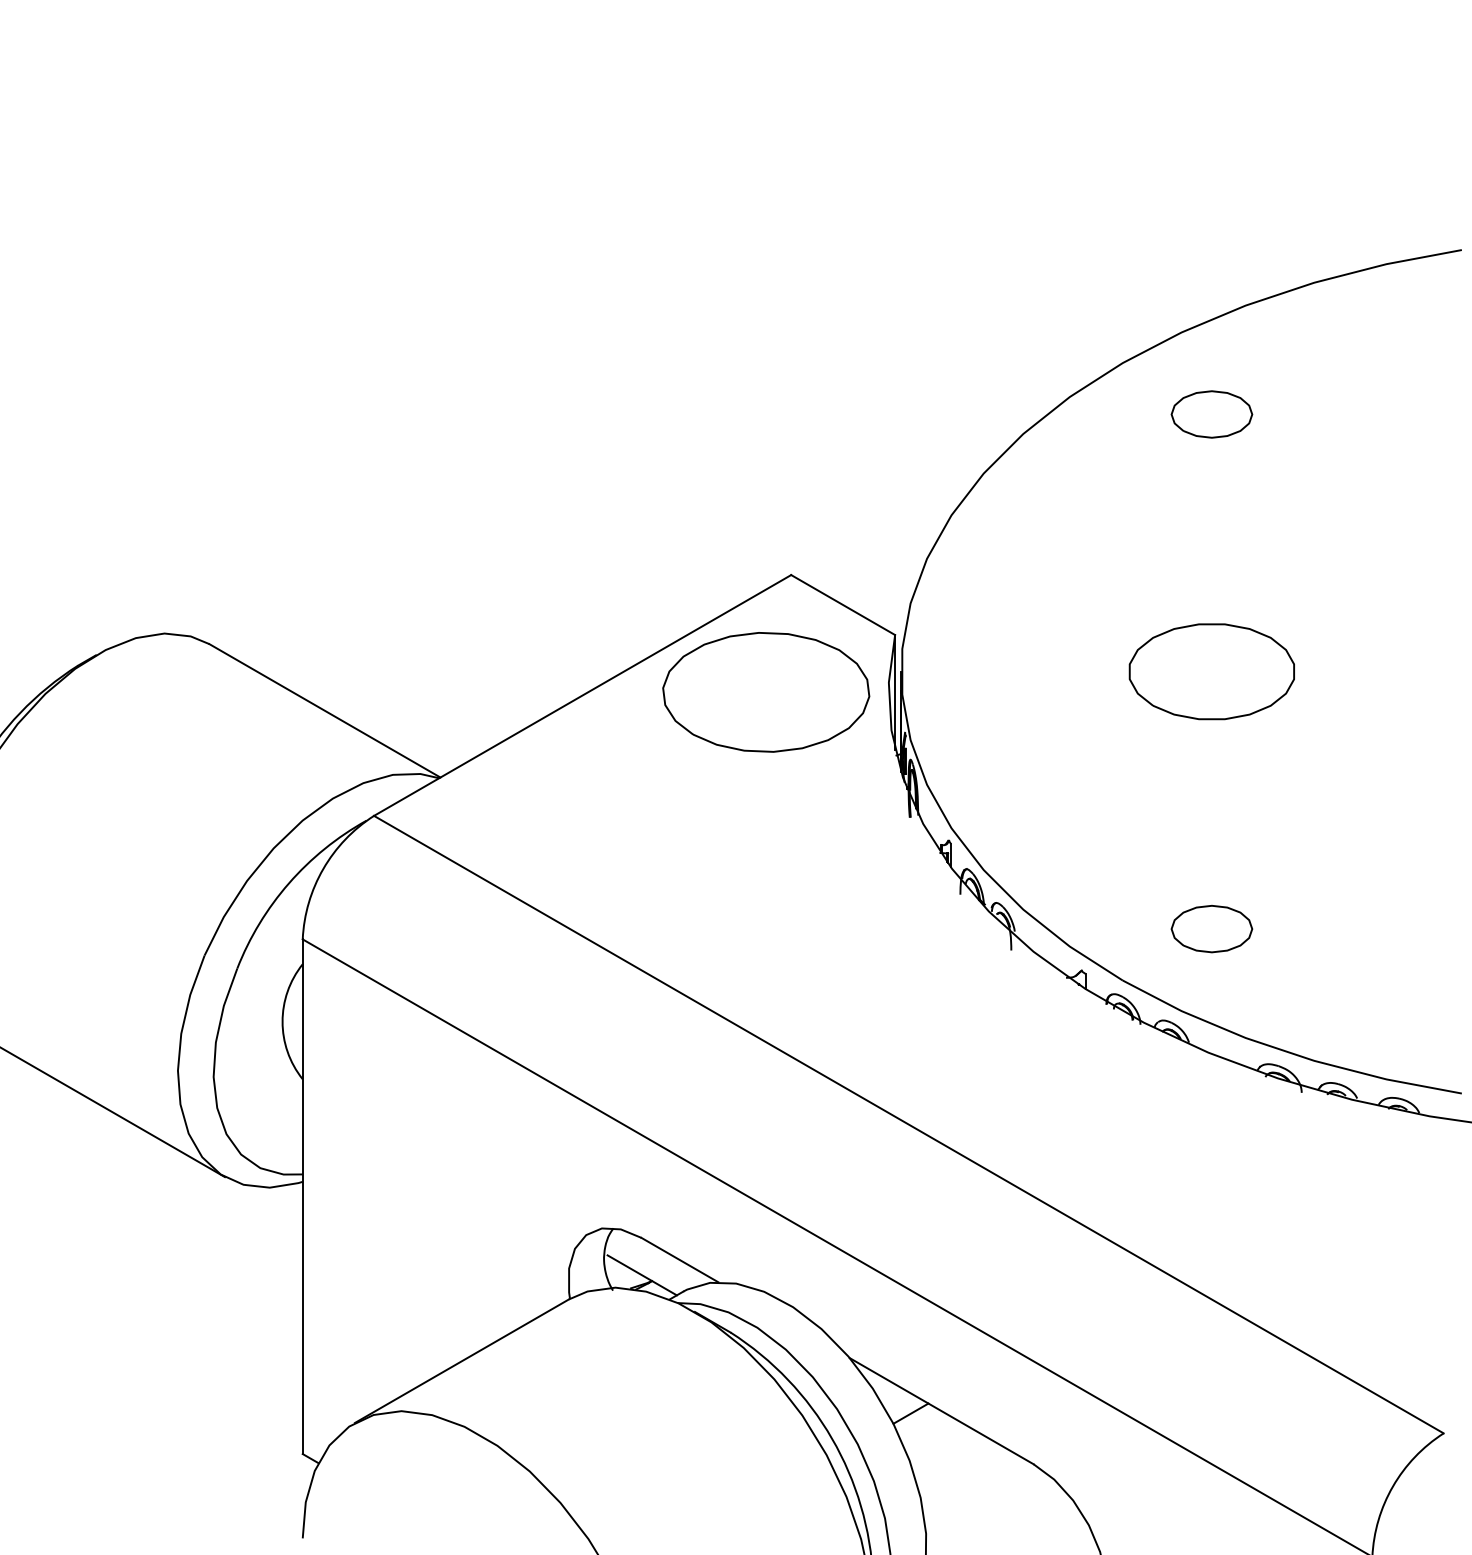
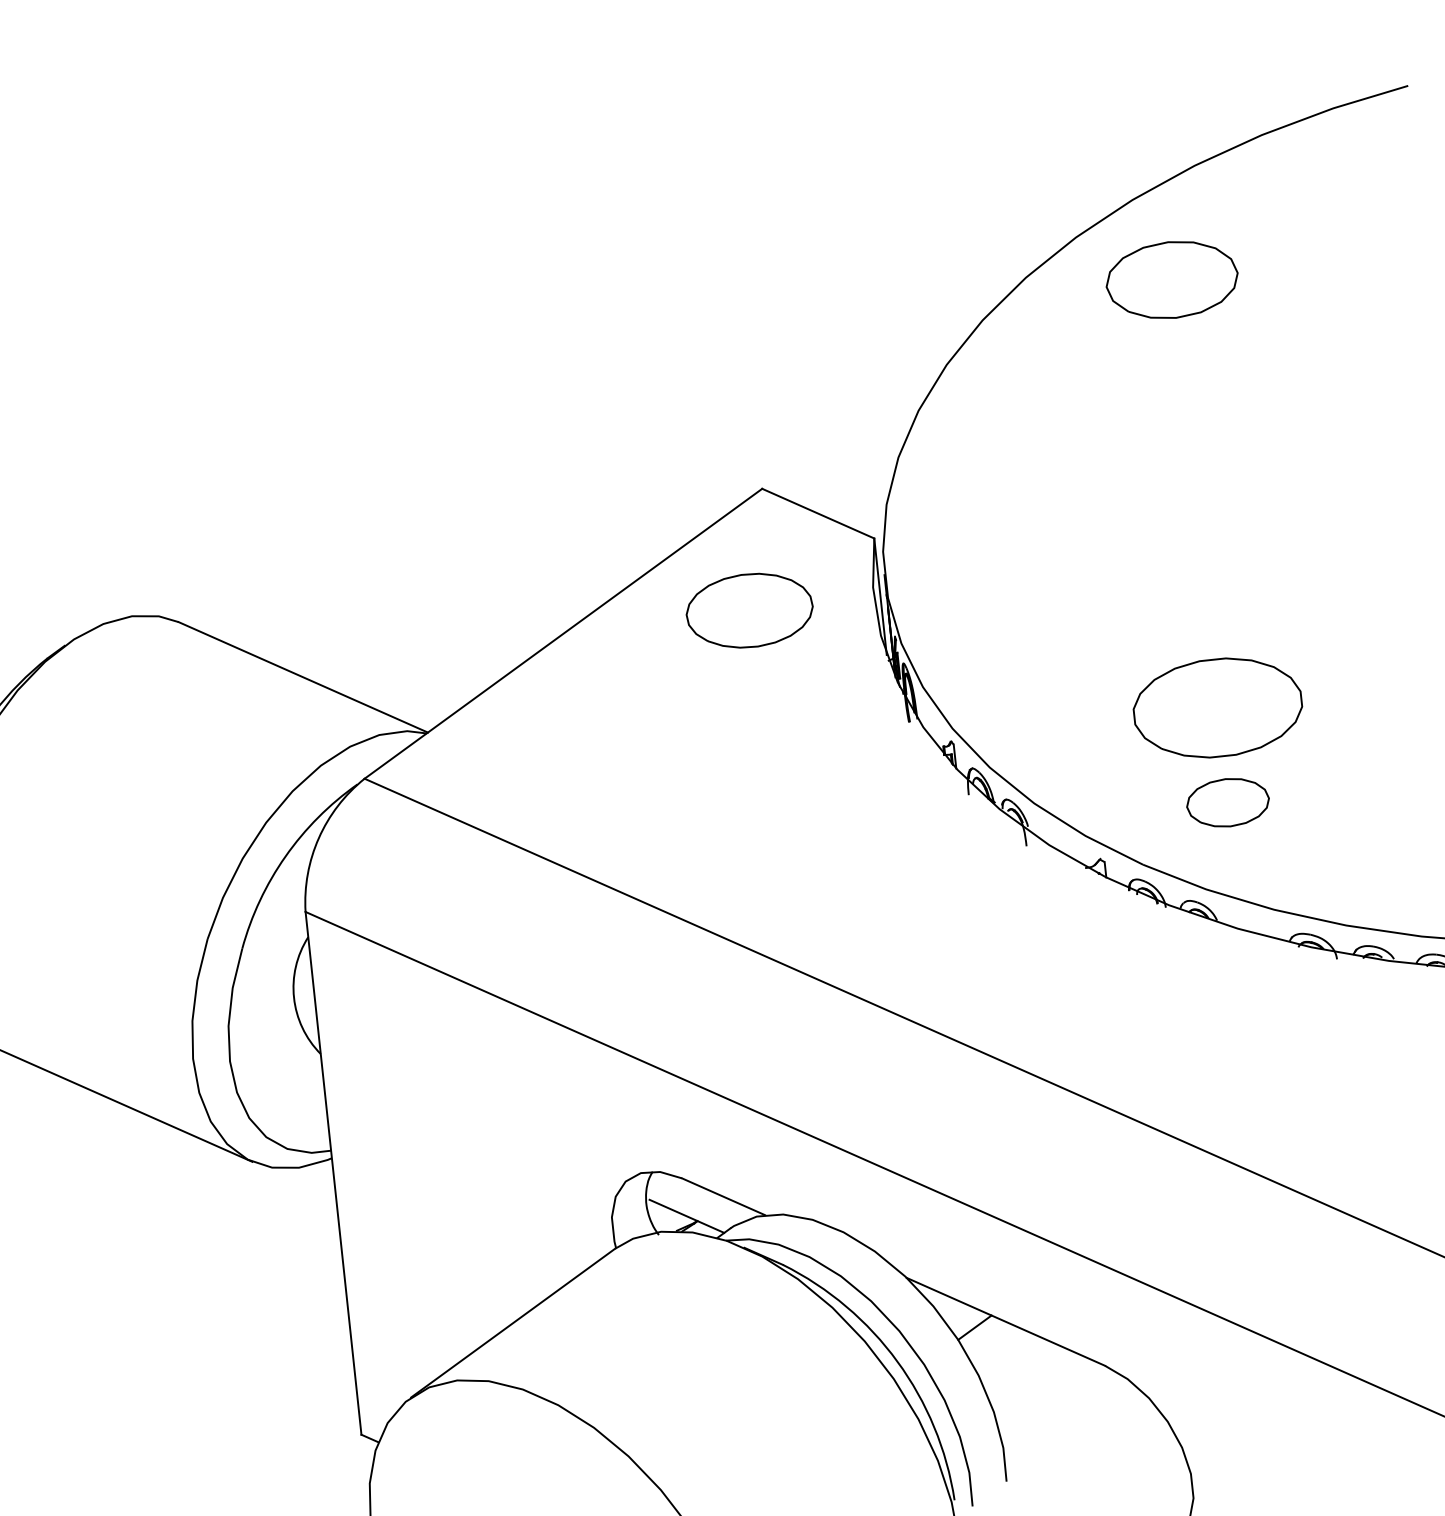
part: (1211, 414) -> (1171, 280), size x1.6
part: (1211, 671) -> (1217, 707), moved
part: (766, 692) -> (749, 610), size x0.6

